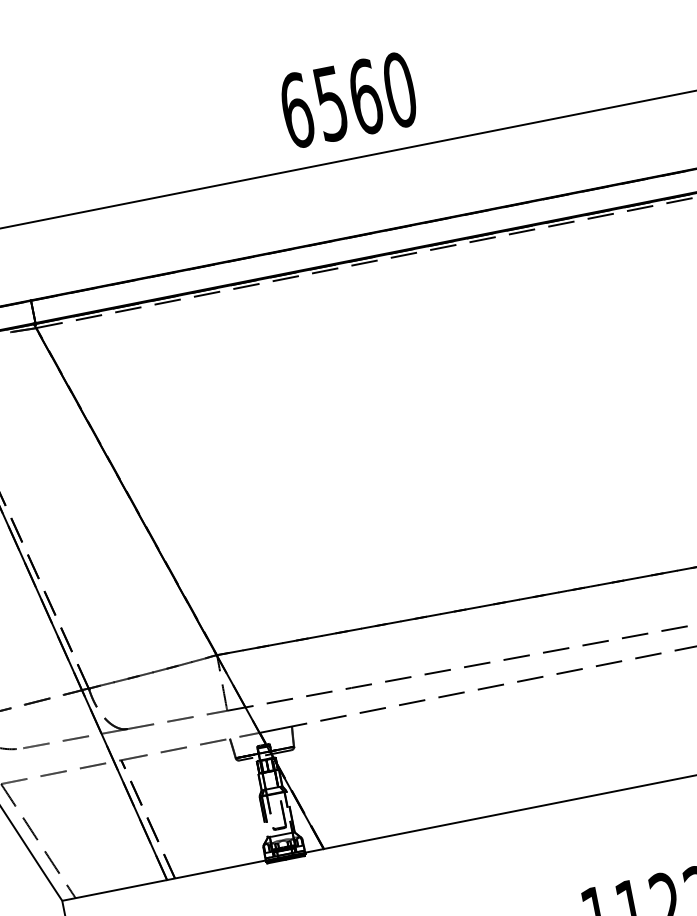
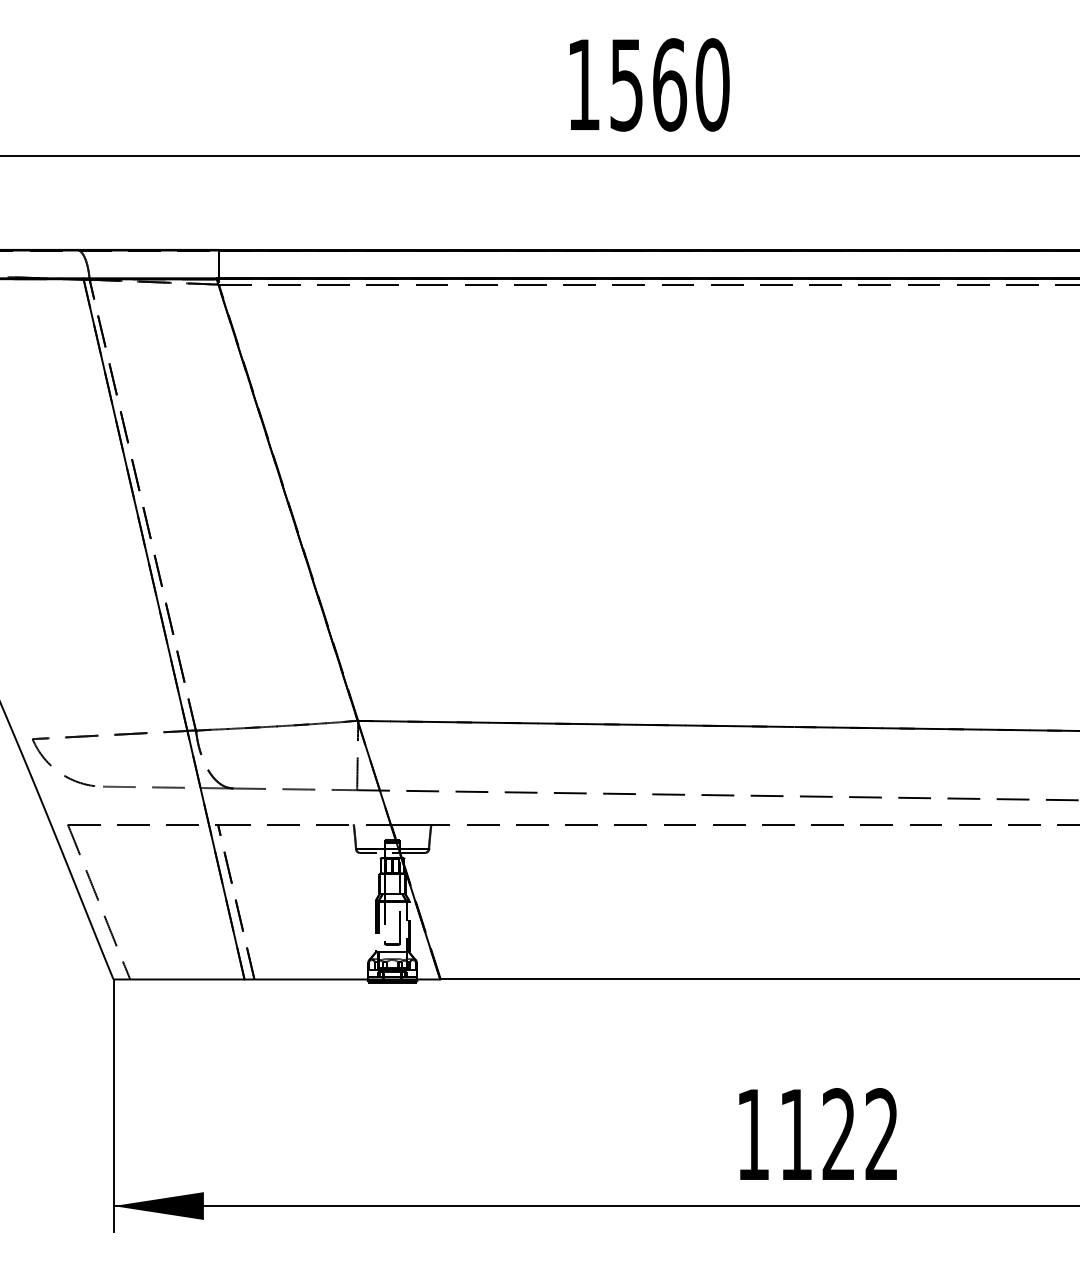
text: (297, 110) -> (584, 84), 6560 -> 1560

